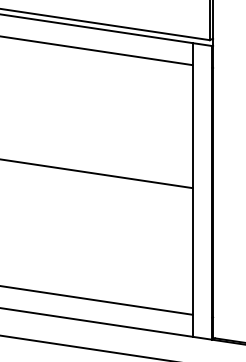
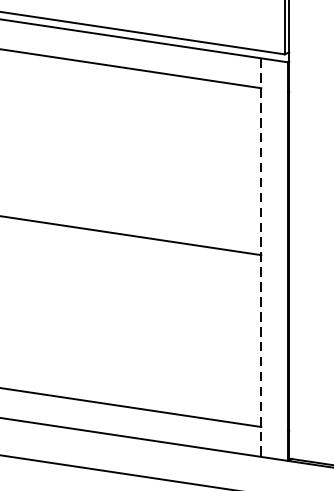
line: (192, 189) -> (261, 257), solid -> dashed

